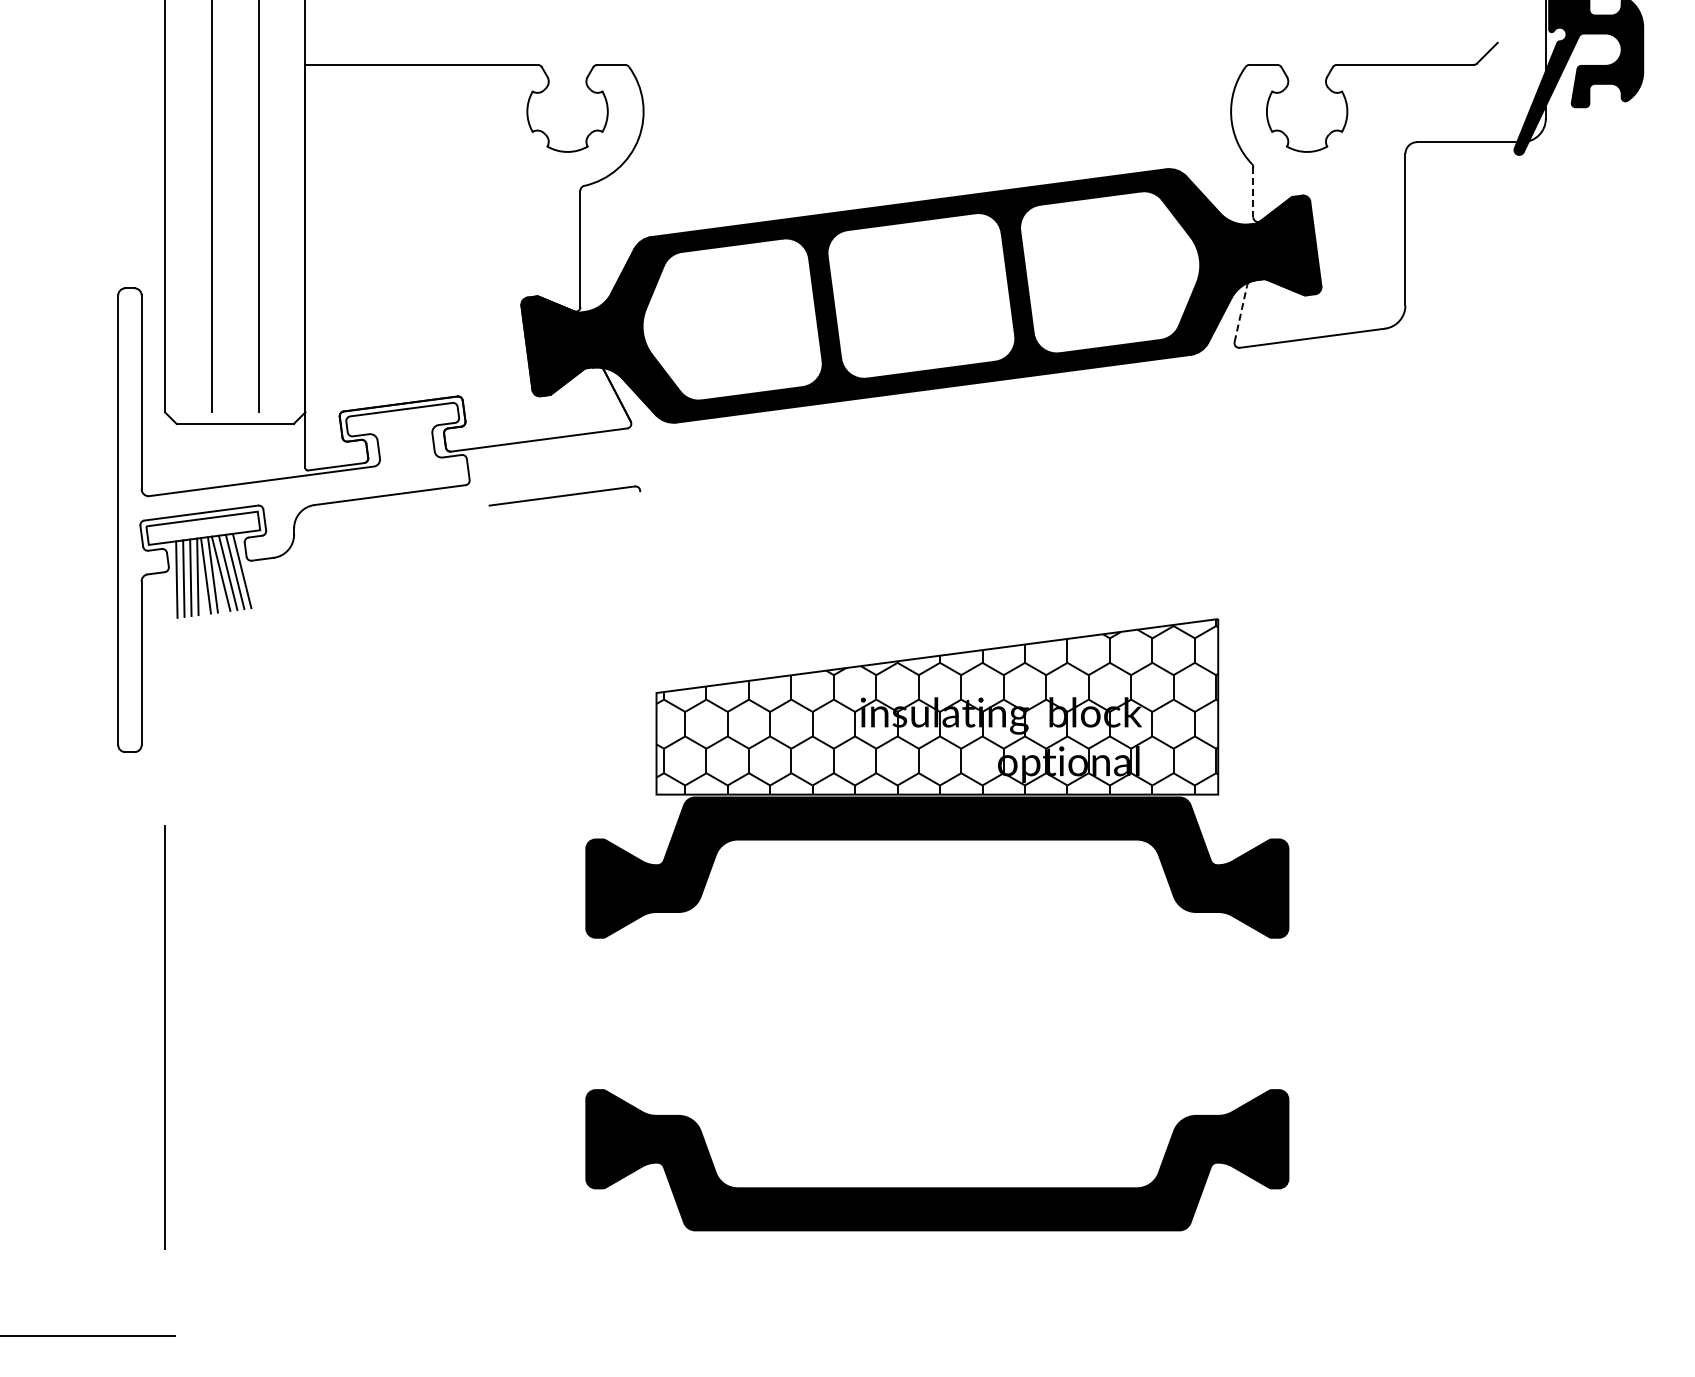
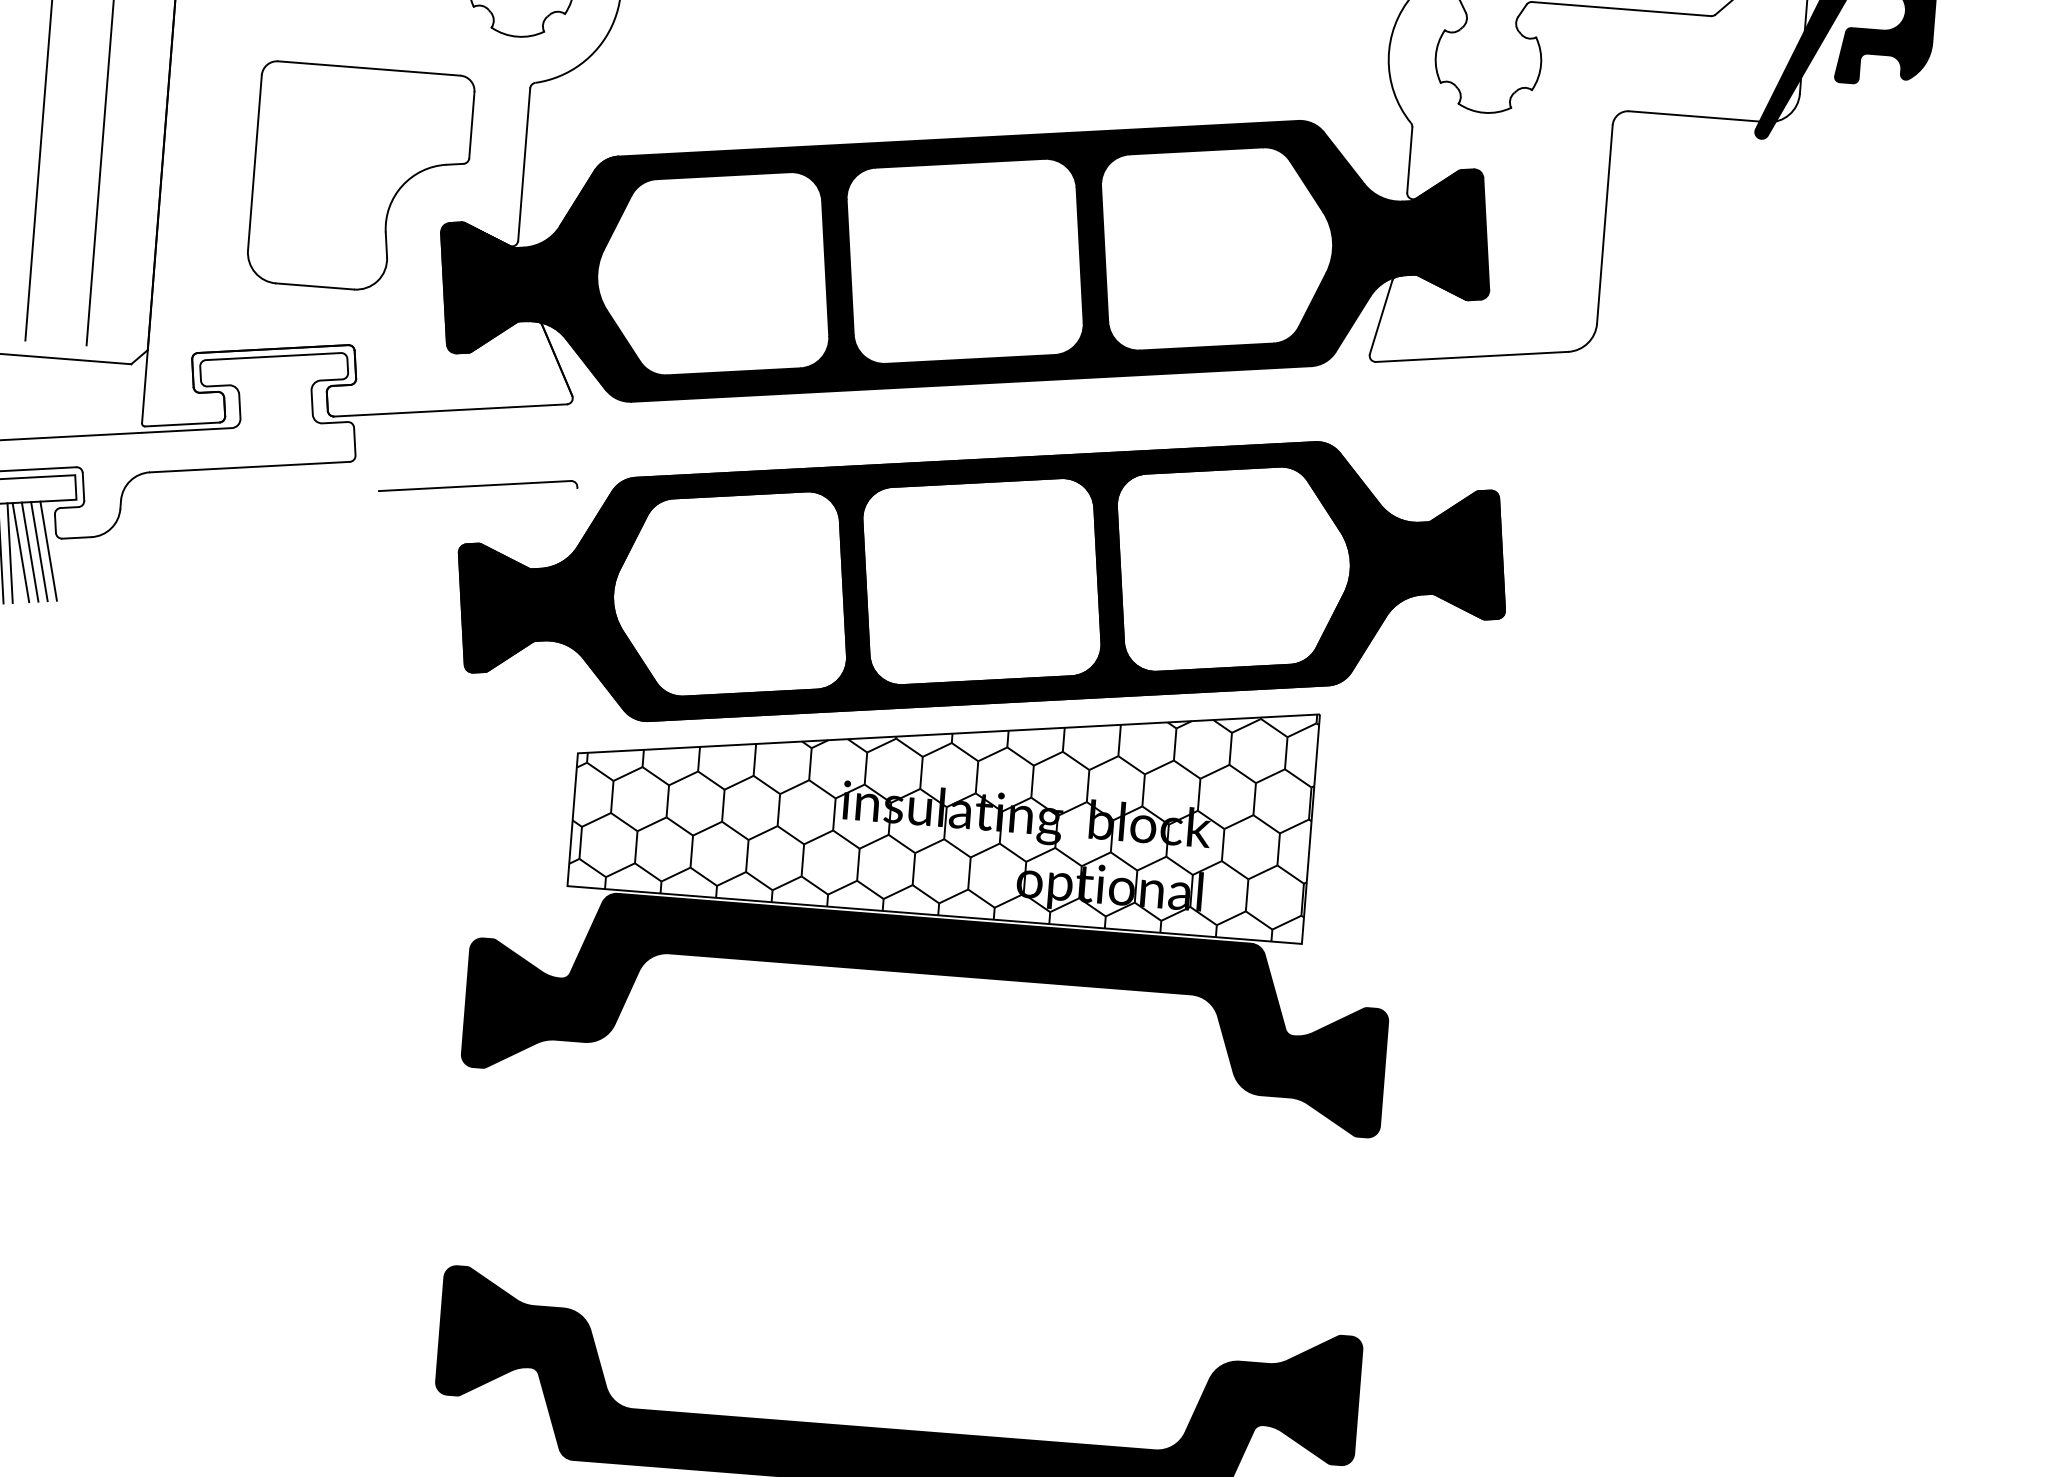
line: (1253, 192) -> (1410, 160), dashed -> solid
part: (456, 269) -> (359, 178), added
line: (1241, 313) -> (1381, 317), dashed -> solid
part: (953, 538) -> (982, 581), added

